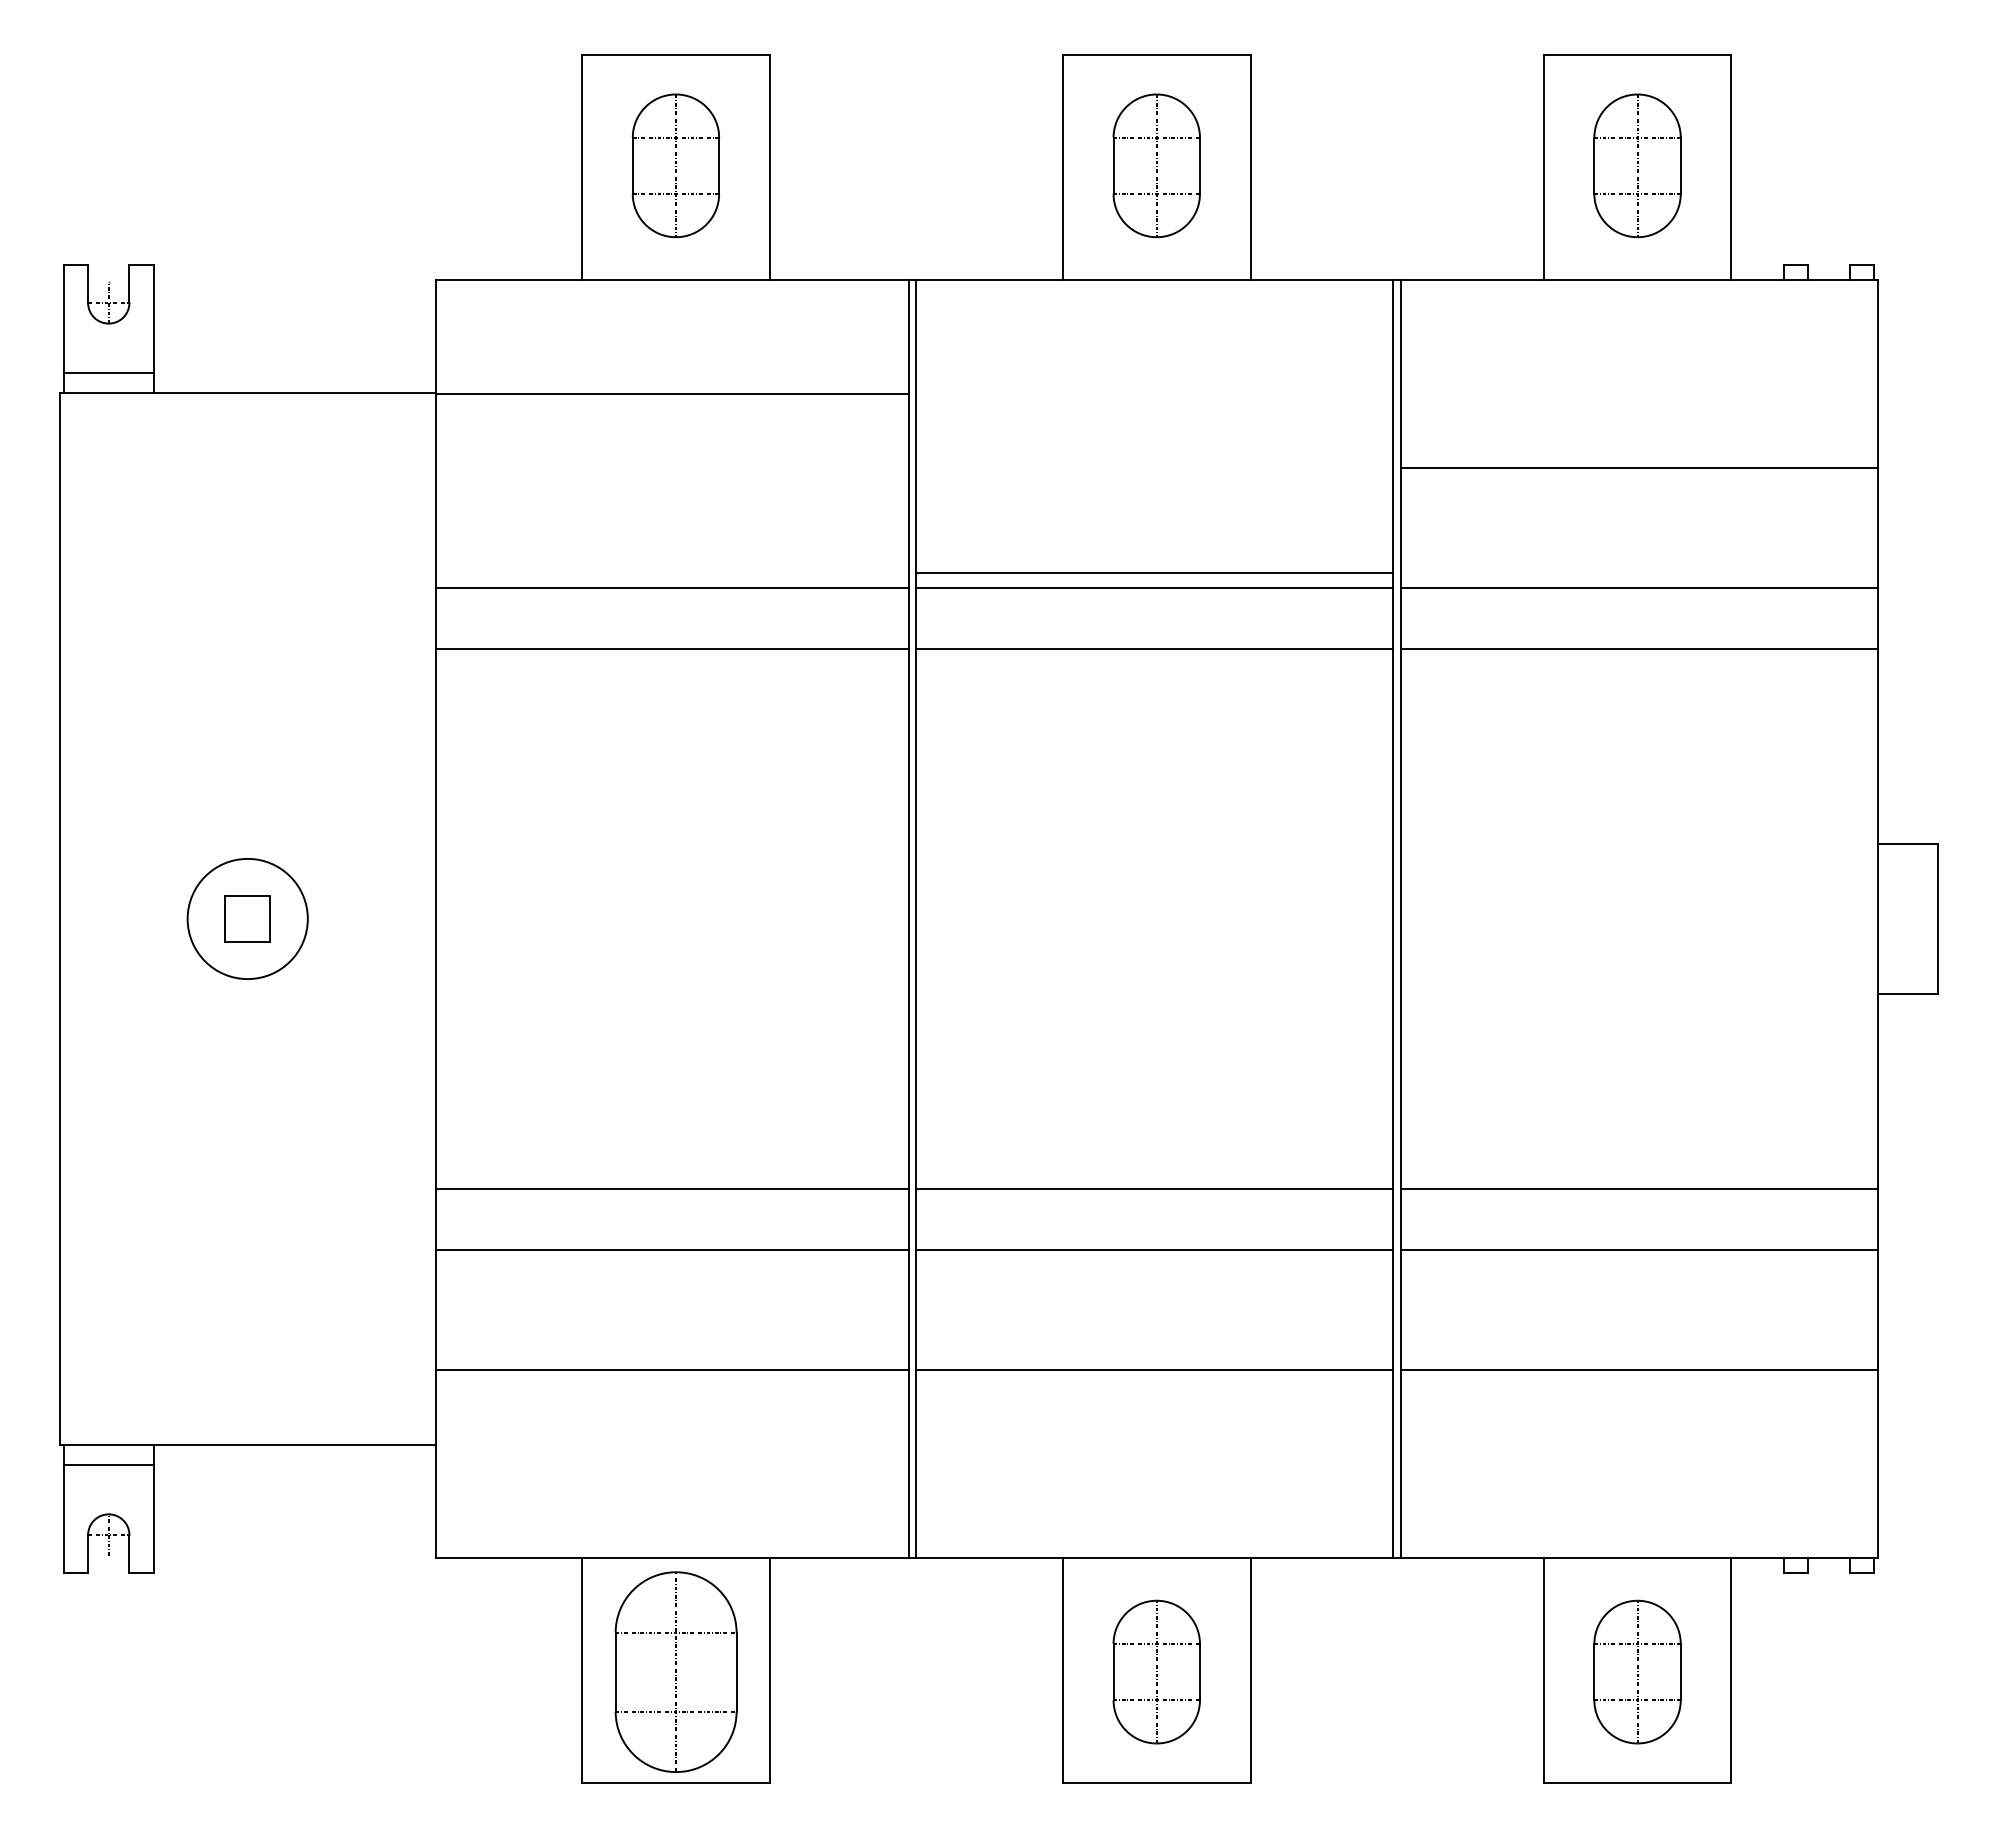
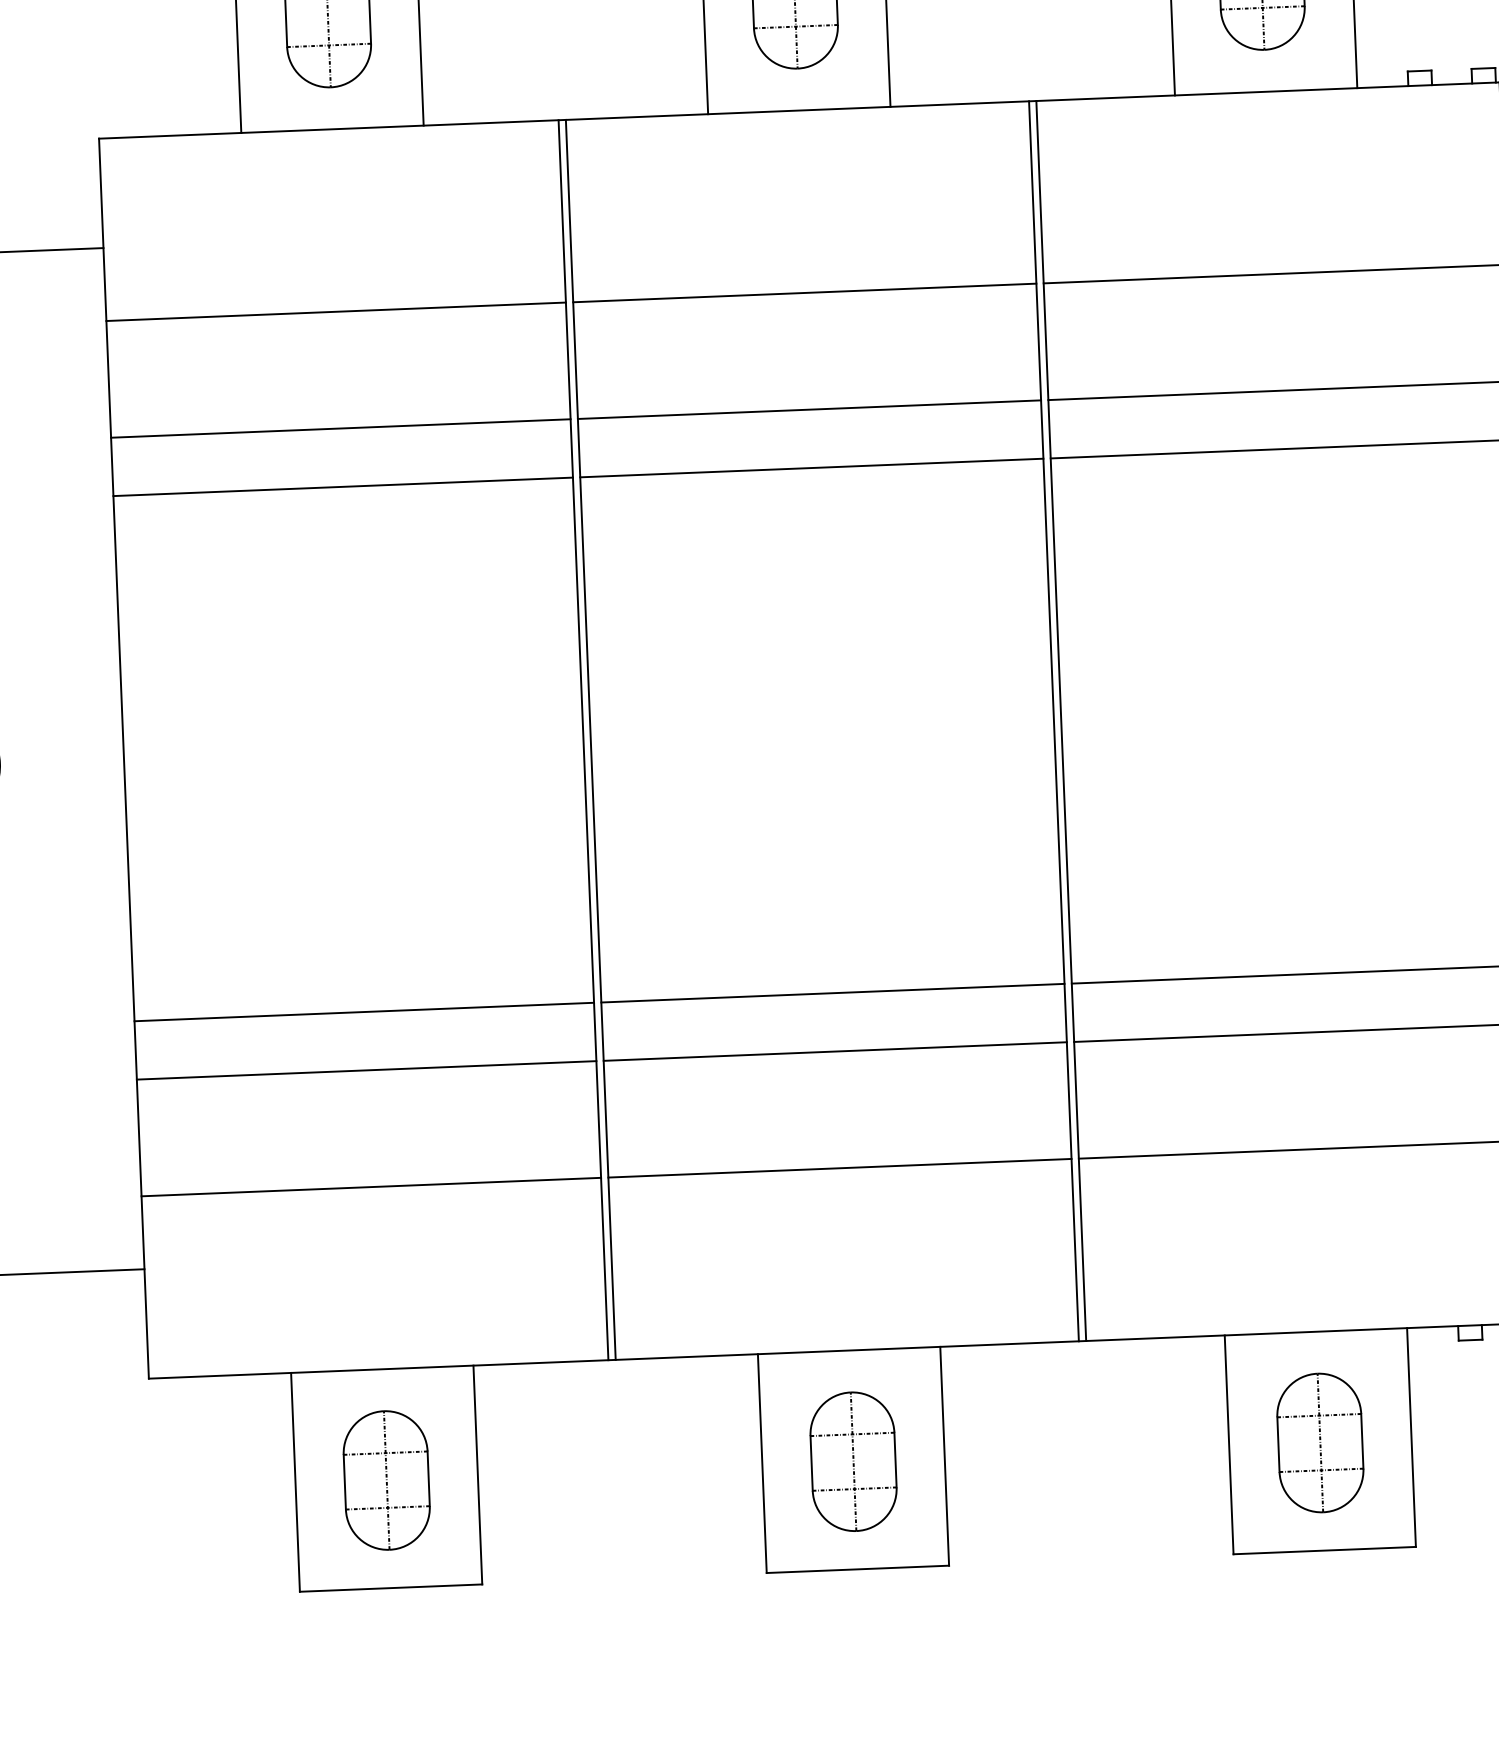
line: (671, 394) -> (335, 312), moved
line: (1154, 573) -> (804, 293), moved
part: (675, 1671) -> (386, 1479), size x0.71

